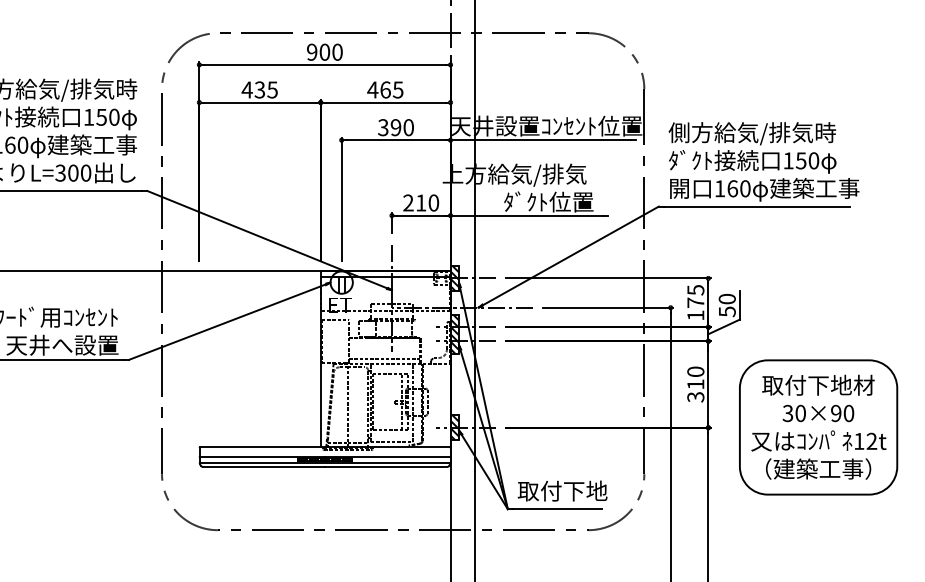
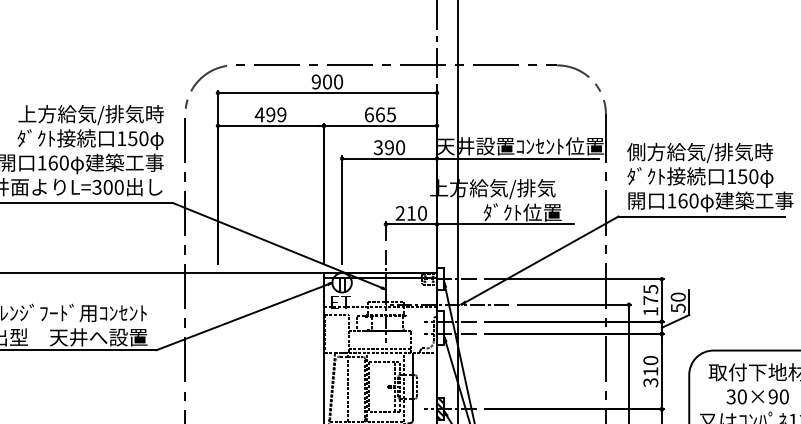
text: (265, 89) -> (275, 114), 435 -> 499
text: (372, 89) -> (368, 114), 465 -> 665
hatch: (454, 277) -> (440, 278), removed
hatch: (454, 333) -> (440, 327), removed

